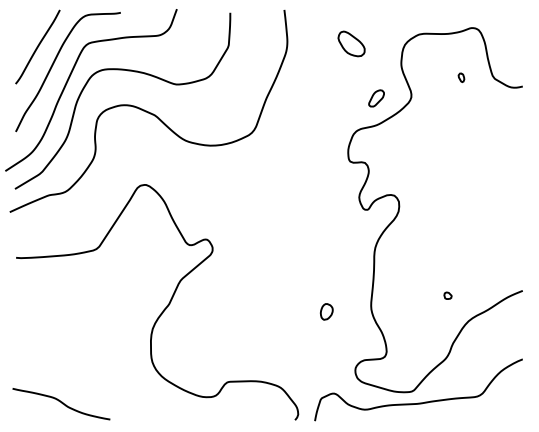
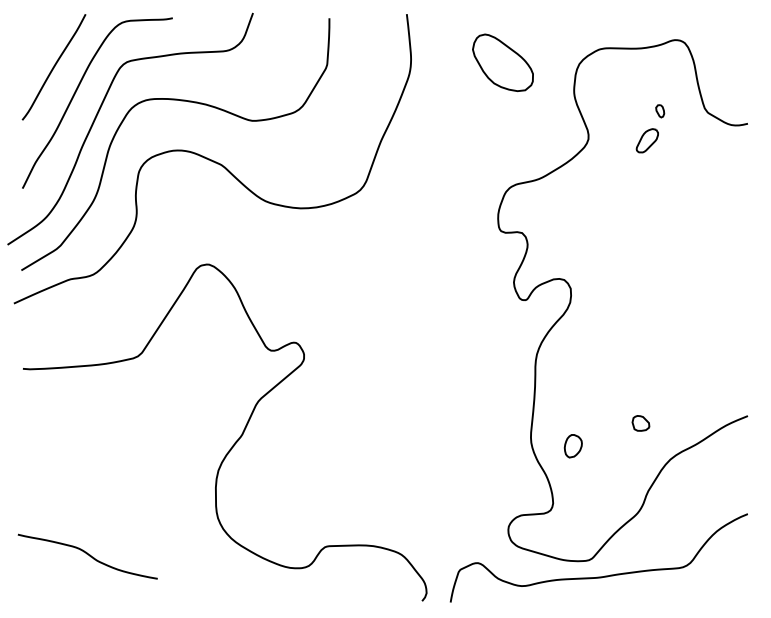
part: (351, 43) -> (502, 62), size x1.6
part: (376, 98) -> (647, 140), moved
part: (447, 295) -> (640, 422), size x1.6
part: (326, 311) -> (572, 445), moved
curve: (61, 403) -> (87, 555), moved

